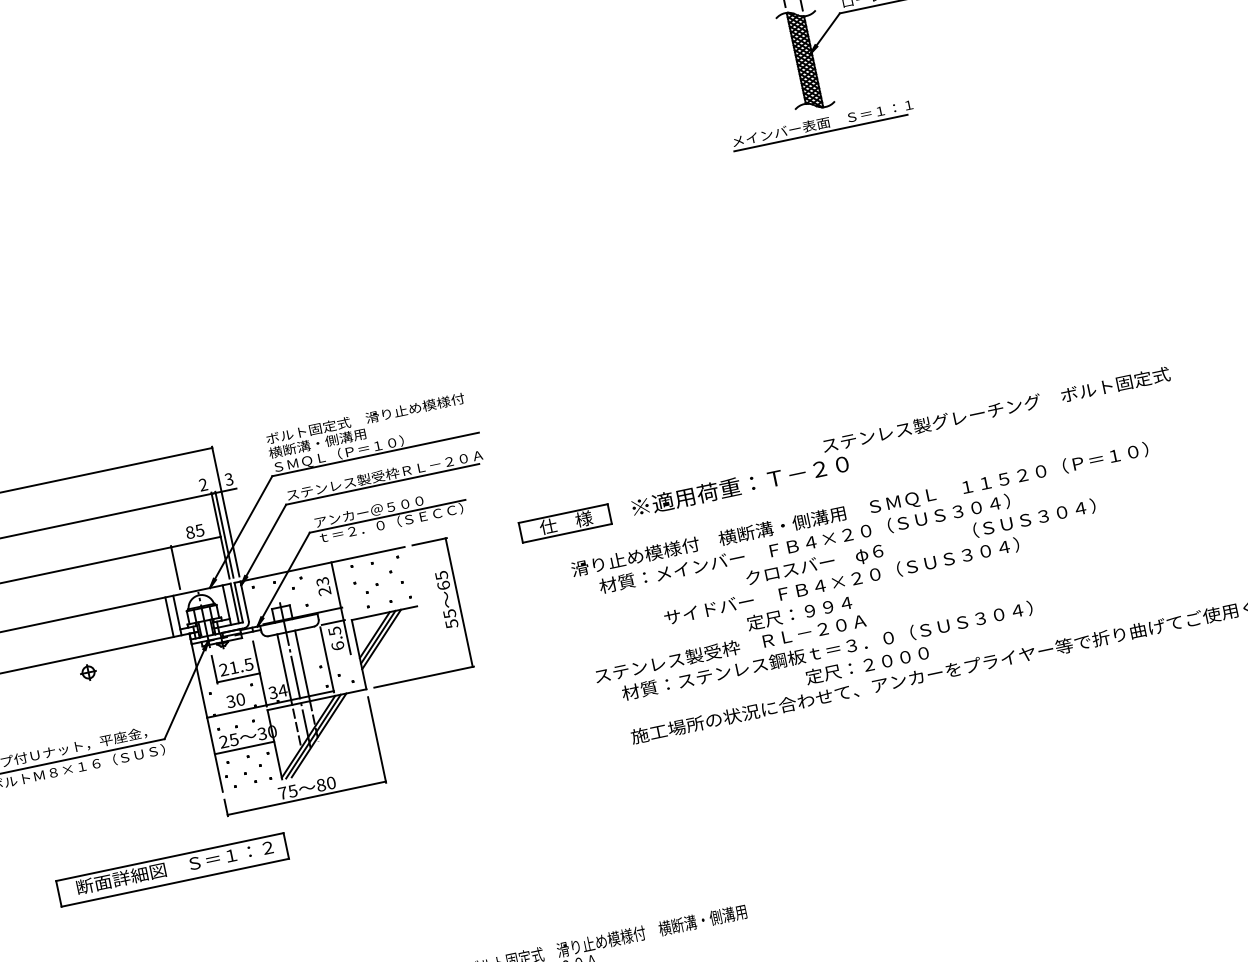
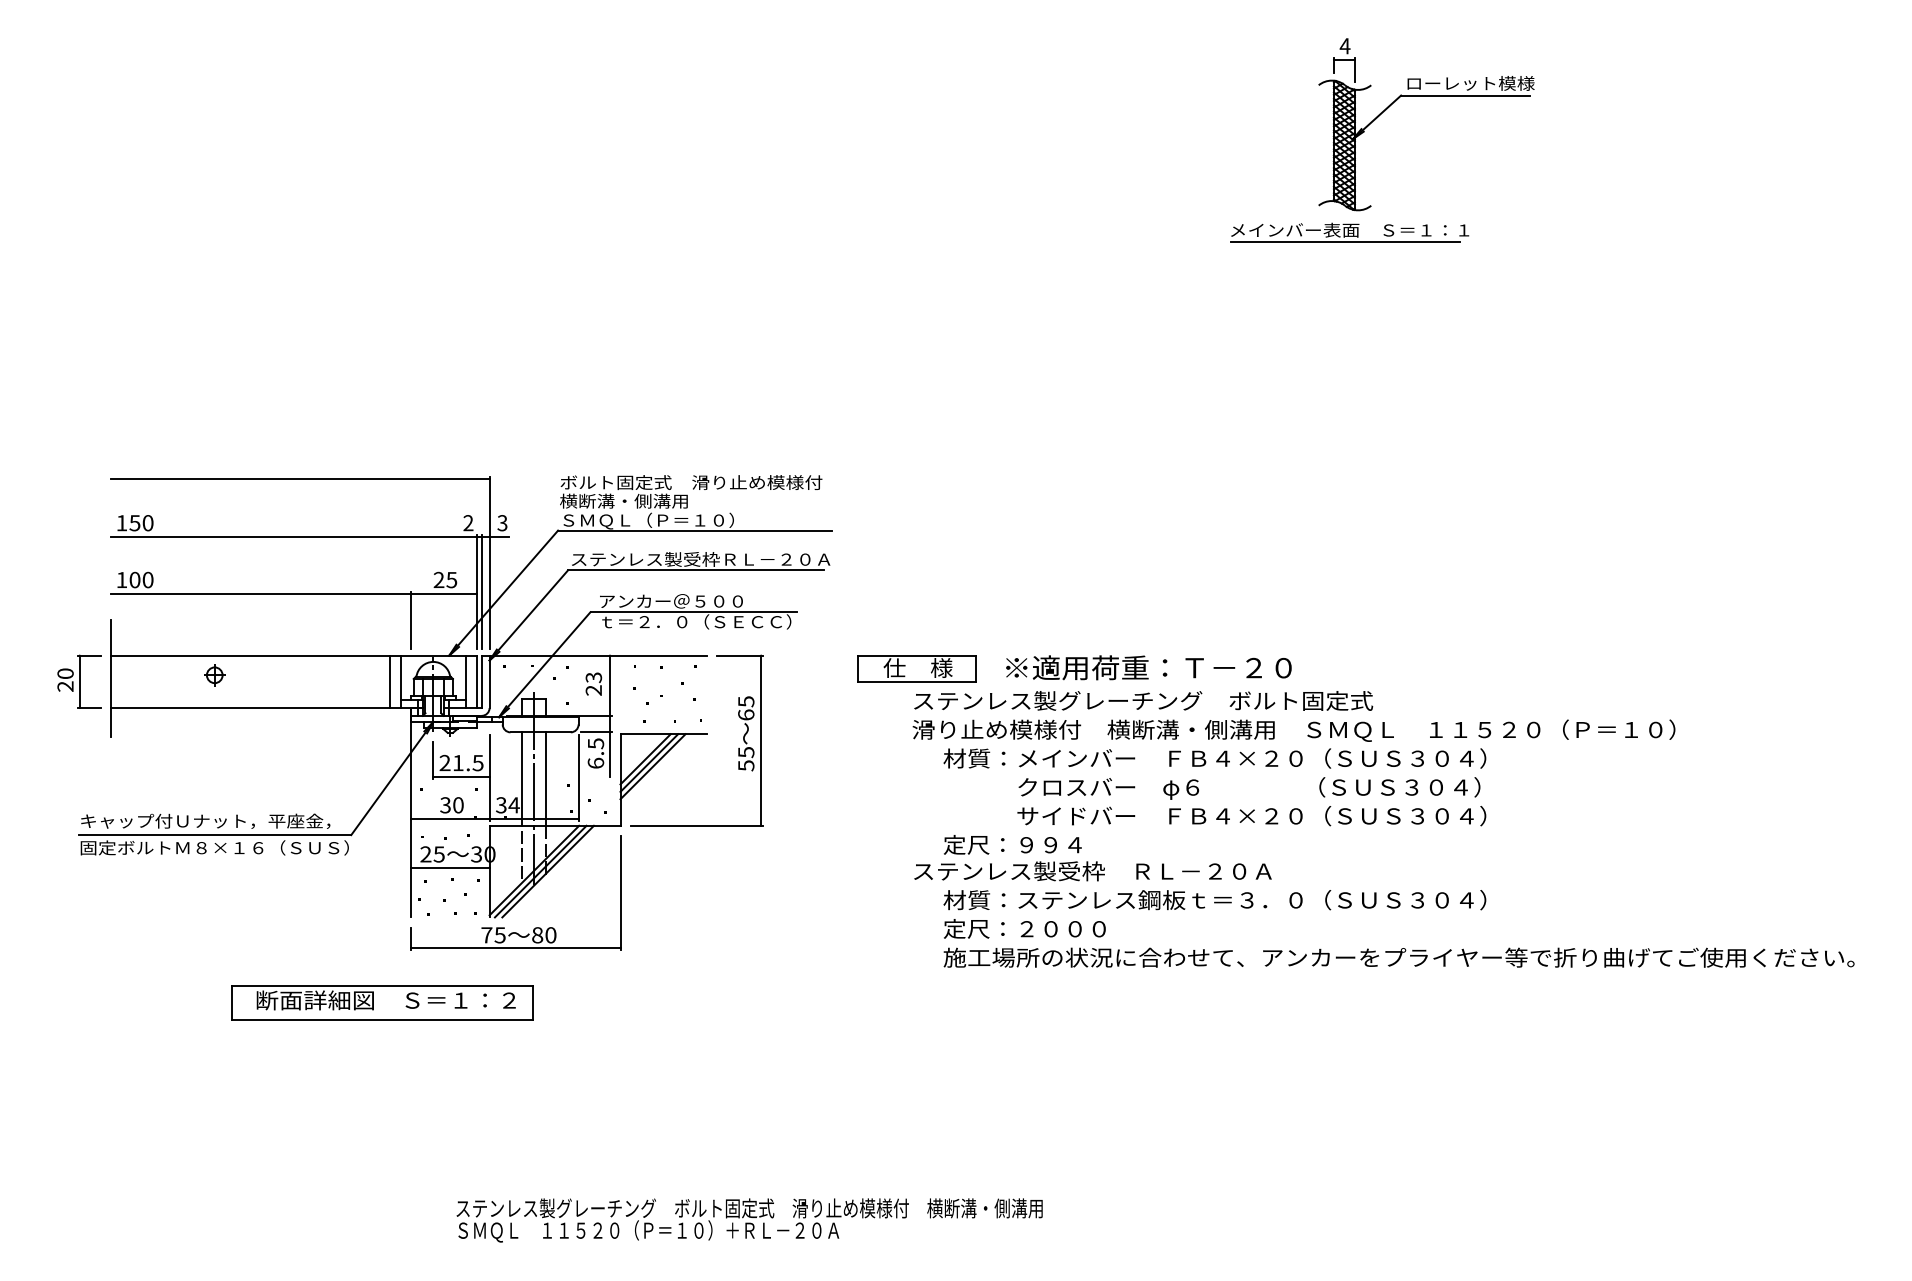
text: (996, 409) -> (1143, 700), moved
text: (189, 532) -> (438, 580), 85 -> 25
text: (921, 543) -> (1249, 788), moved
text: (799, 612) -> (1012, 844), moved
text: (867, 664) -> (1024, 928), moved
part: (88, 672) -> (214, 675), moved
part: (172, 869) -> (382, 1002), moved

